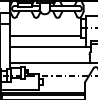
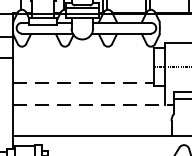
line: (46, 36) -> (85, 83), solid -> dashed
line: (50, 46) -> (93, 103), solid -> dashed

